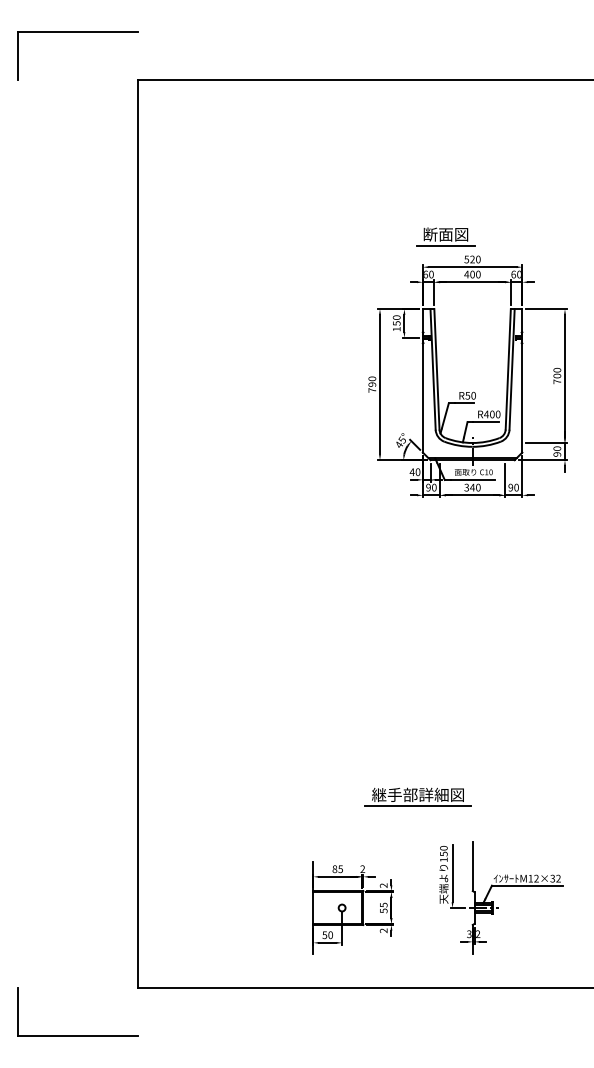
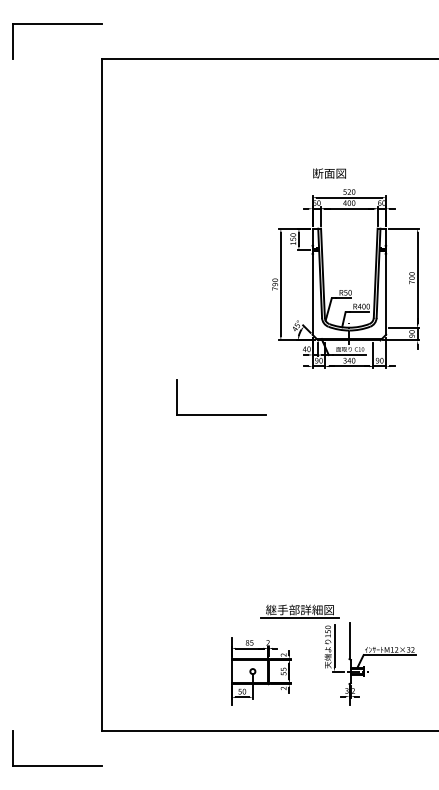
line: (445, 245) -> (329, 181), removed
part: (299, 560) -> (221, 414), added
part: (417, 797) -> (299, 611), moved

